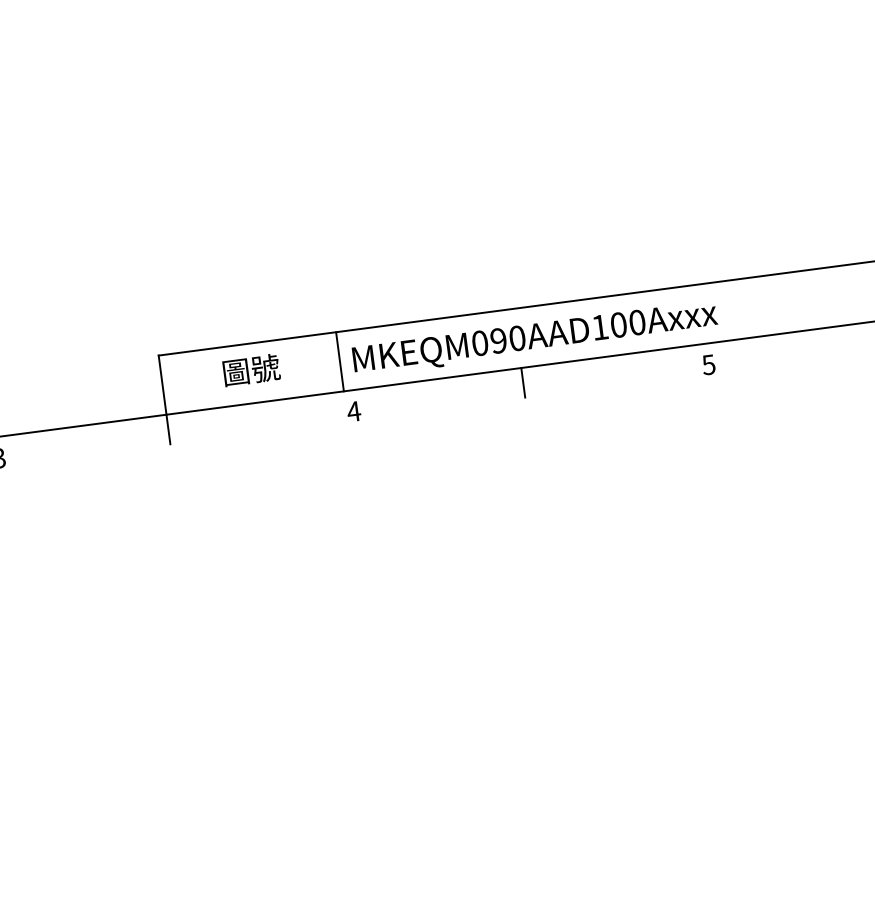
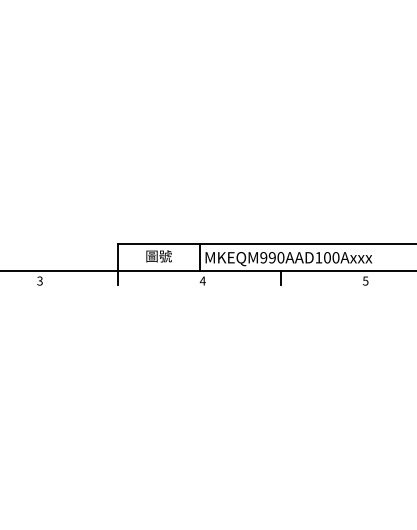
text: (479, 342) -> (263, 257), MKEQM090AAD100Axxx -> MKEQM990AAD100Axxx

